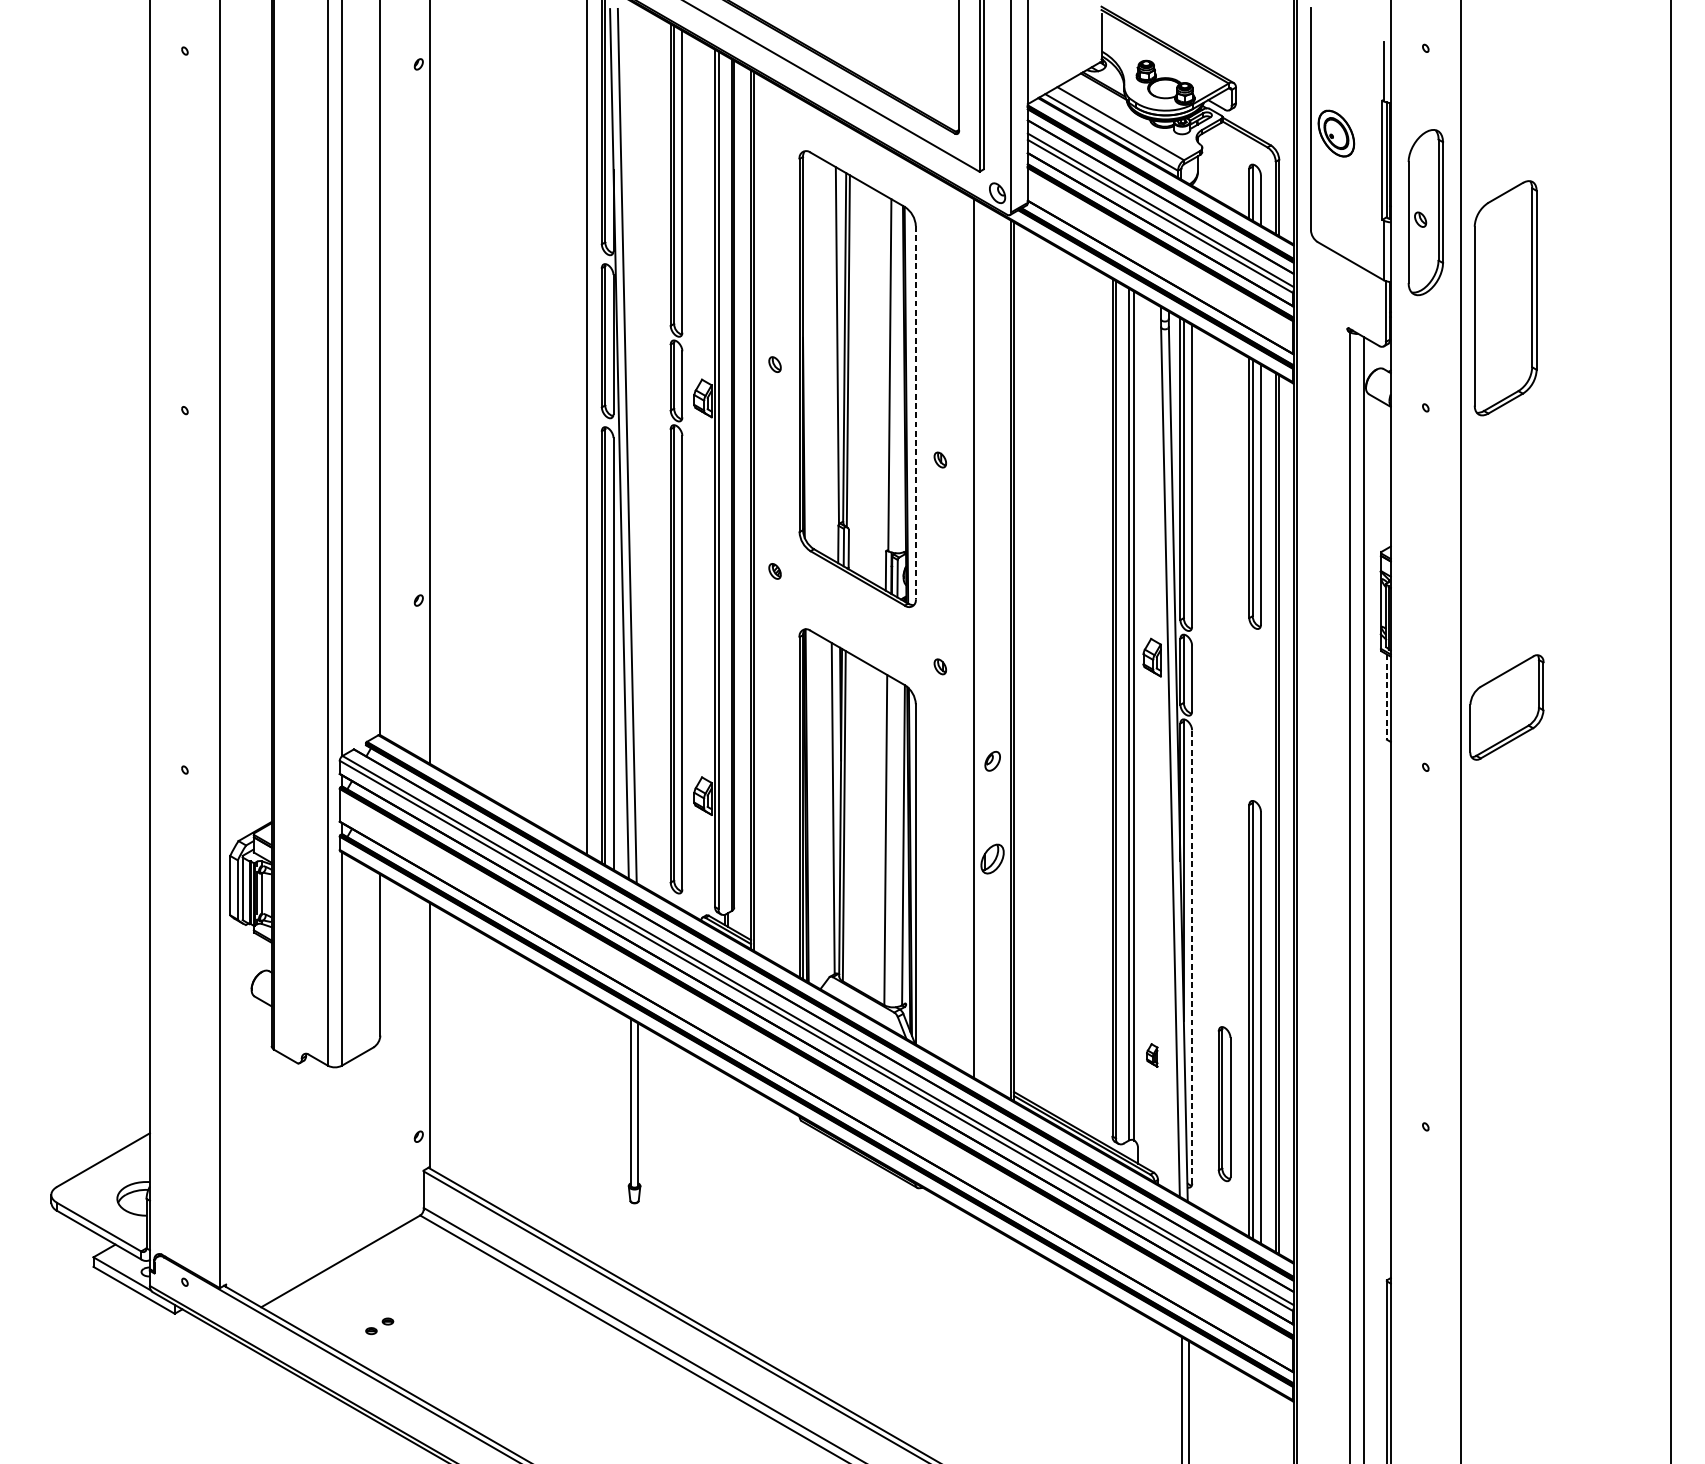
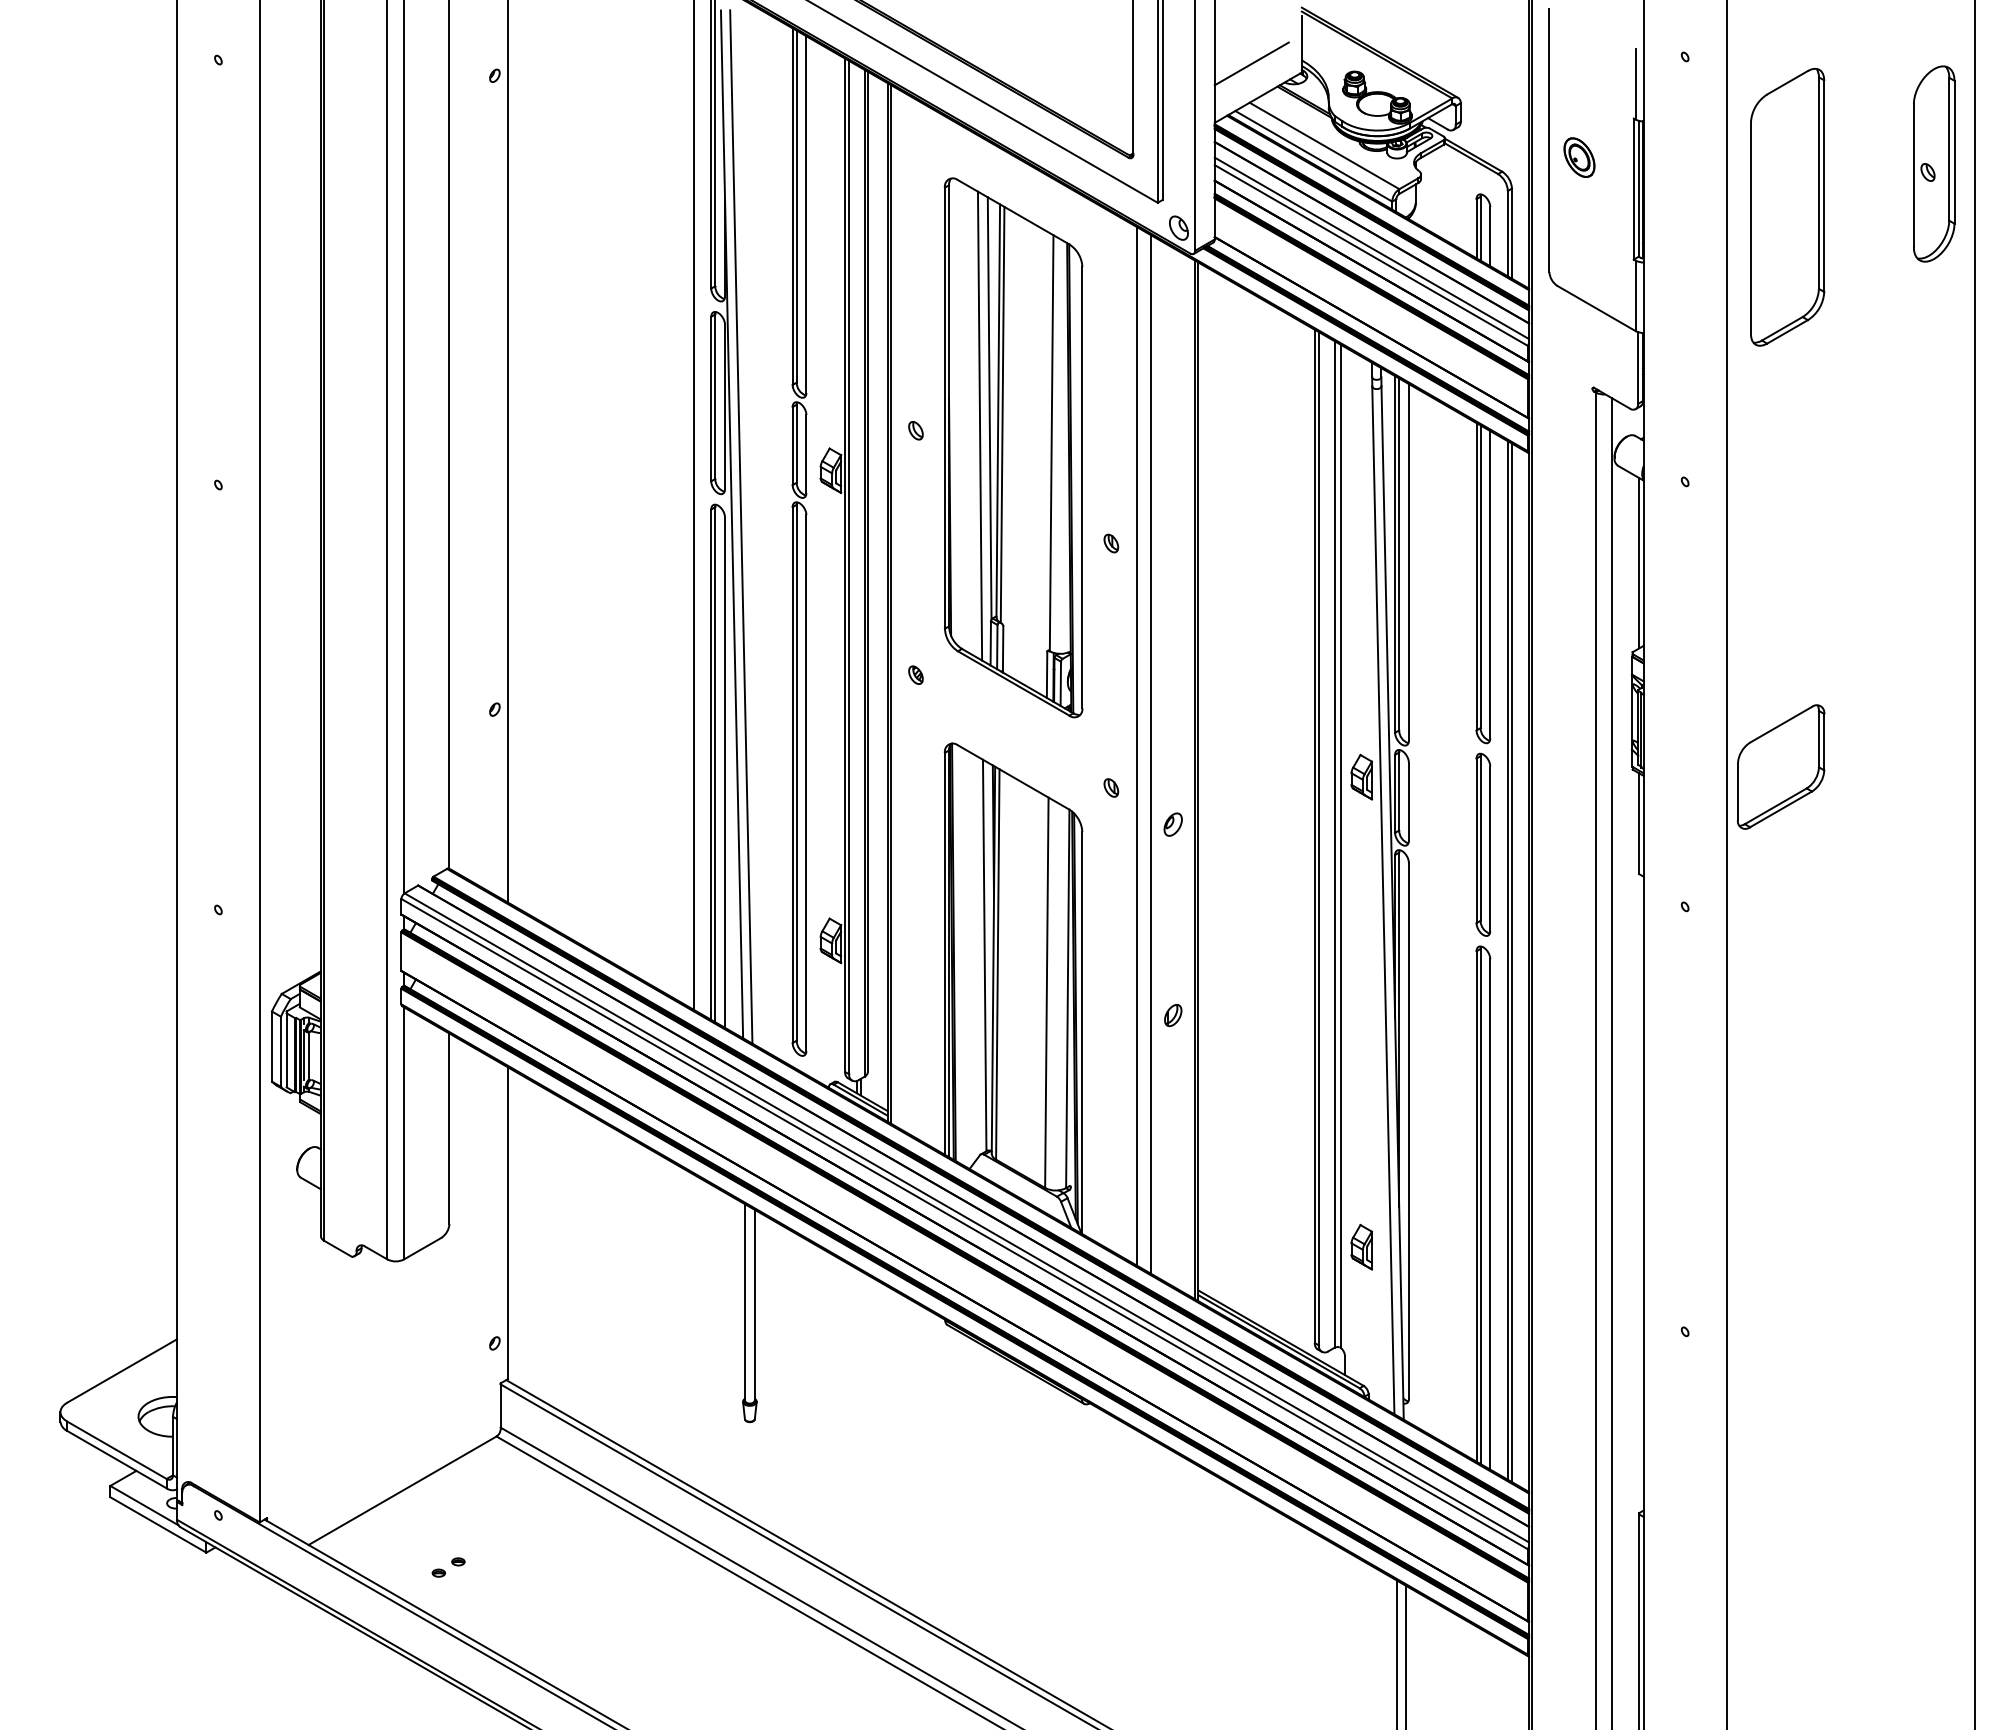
line: (1058, 53) -> (1251, 63), added
part: (1336, 133) -> (1579, 157), size x0.71
part: (1426, 212) -> (1934, 163), moved
part: (1505, 297) -> (1787, 206), moved
line: (828, 360) -> (979, 425), added
line: (915, 412) -> (1082, 487), dashed -> solid
line: (1387, 476) -> (1639, 563), added
line: (961, 630) -> (1136, 745), added
line: (1387, 697) -> (1639, 824), dashed -> solid
part: (1507, 707) -> (1781, 766), moved
part: (992, 761) -> (1172, 824), moved
part: (992, 859) -> (1173, 1015), size x0.62
line: (1191, 956) -> (1408, 1130), dashed -> solid
part: (1151, 1055) -> (1361, 1247), size x1.67
part: (1224, 1103) -> (1483, 844), moved

